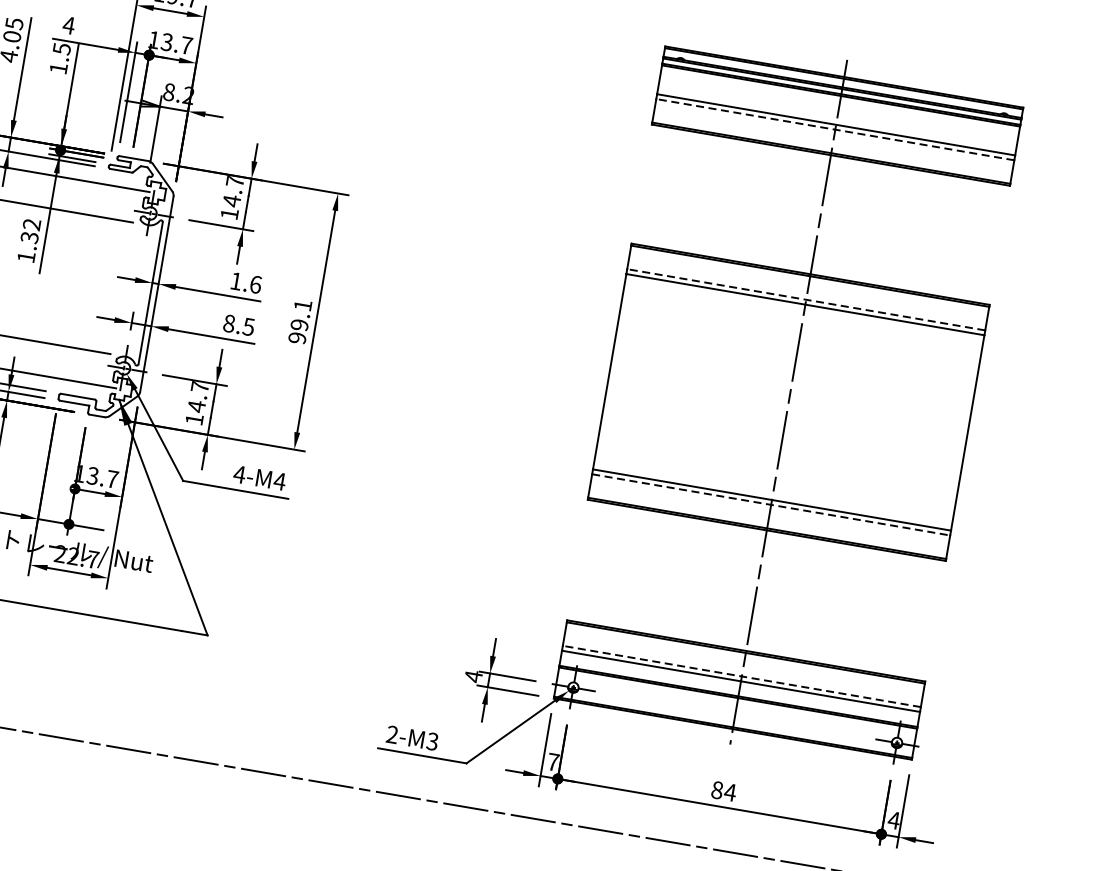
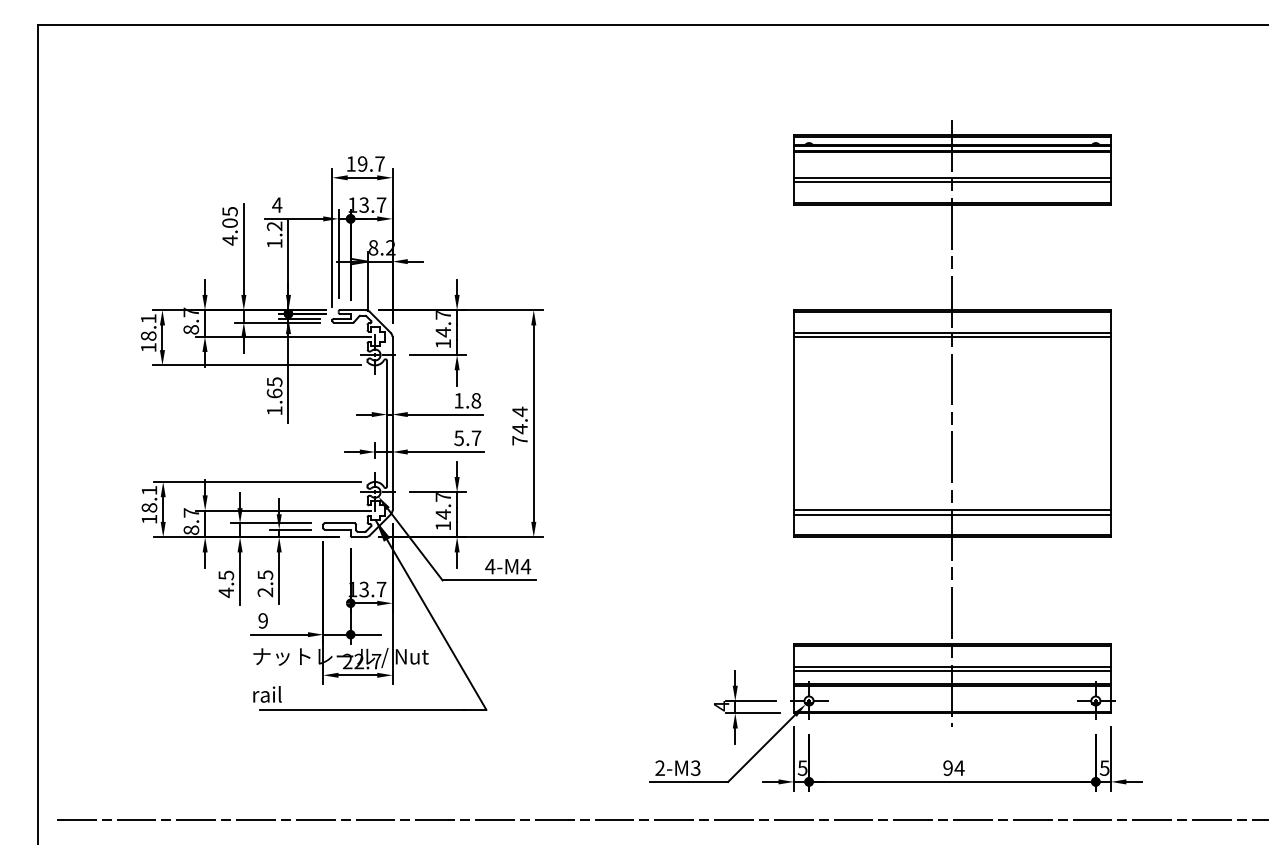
text: (61, 49) -> (274, 226), 1.5 -> 1.2
line: (835, 130) -> (952, 182), dashed -> solid
text: (30, 230) -> (274, 387), 1.32 -> 1.65
text: (256, 284) -> (476, 400), 1.6 -> 1.8
line: (806, 299) -> (952, 332), dashed -> solid
text: (299, 320) -> (519, 425), 99.1 -> 74.4
text: (238, 325) -> (467, 438), 8.5 -> 5.7
line: (771, 504) -> (952, 514), dashed -> solid
line: (741, 676) -> (952, 666), dashed -> solid
text: (553, 761) -> (802, 767), 7 -> 5
text: (716, 789) -> (947, 767), 84 -> 94
text: (893, 819) -> (1104, 767), 4 -> 5

